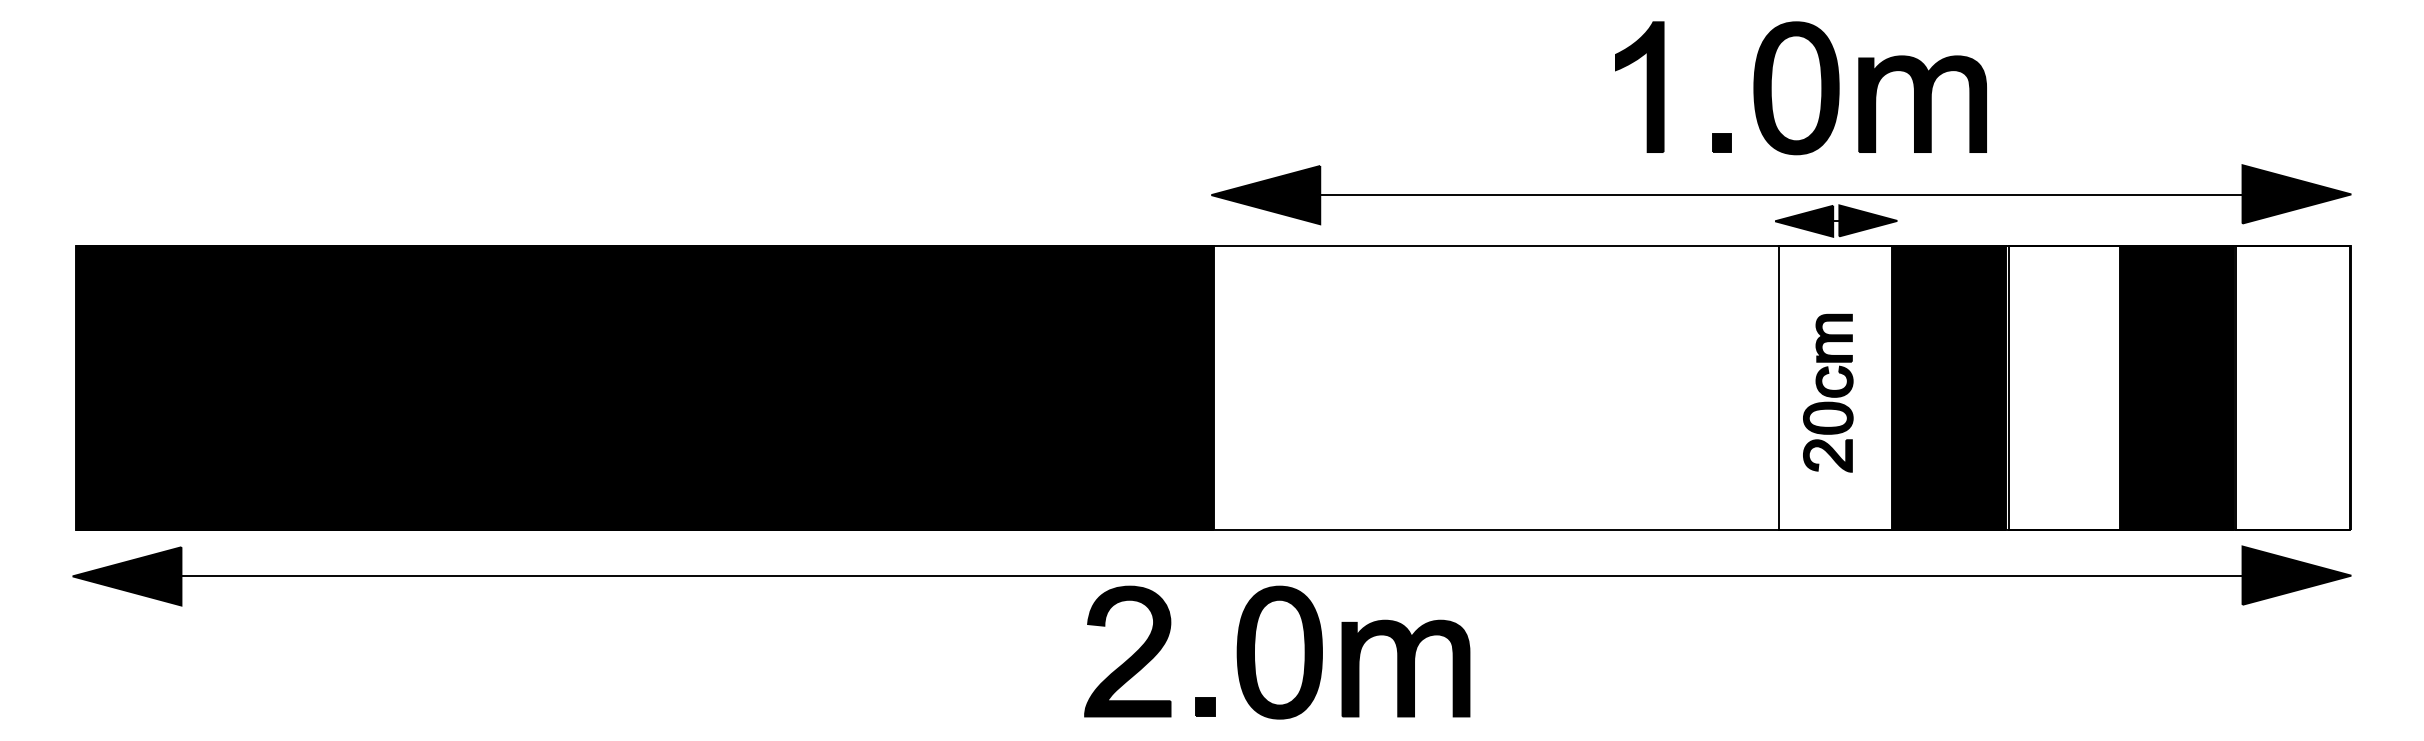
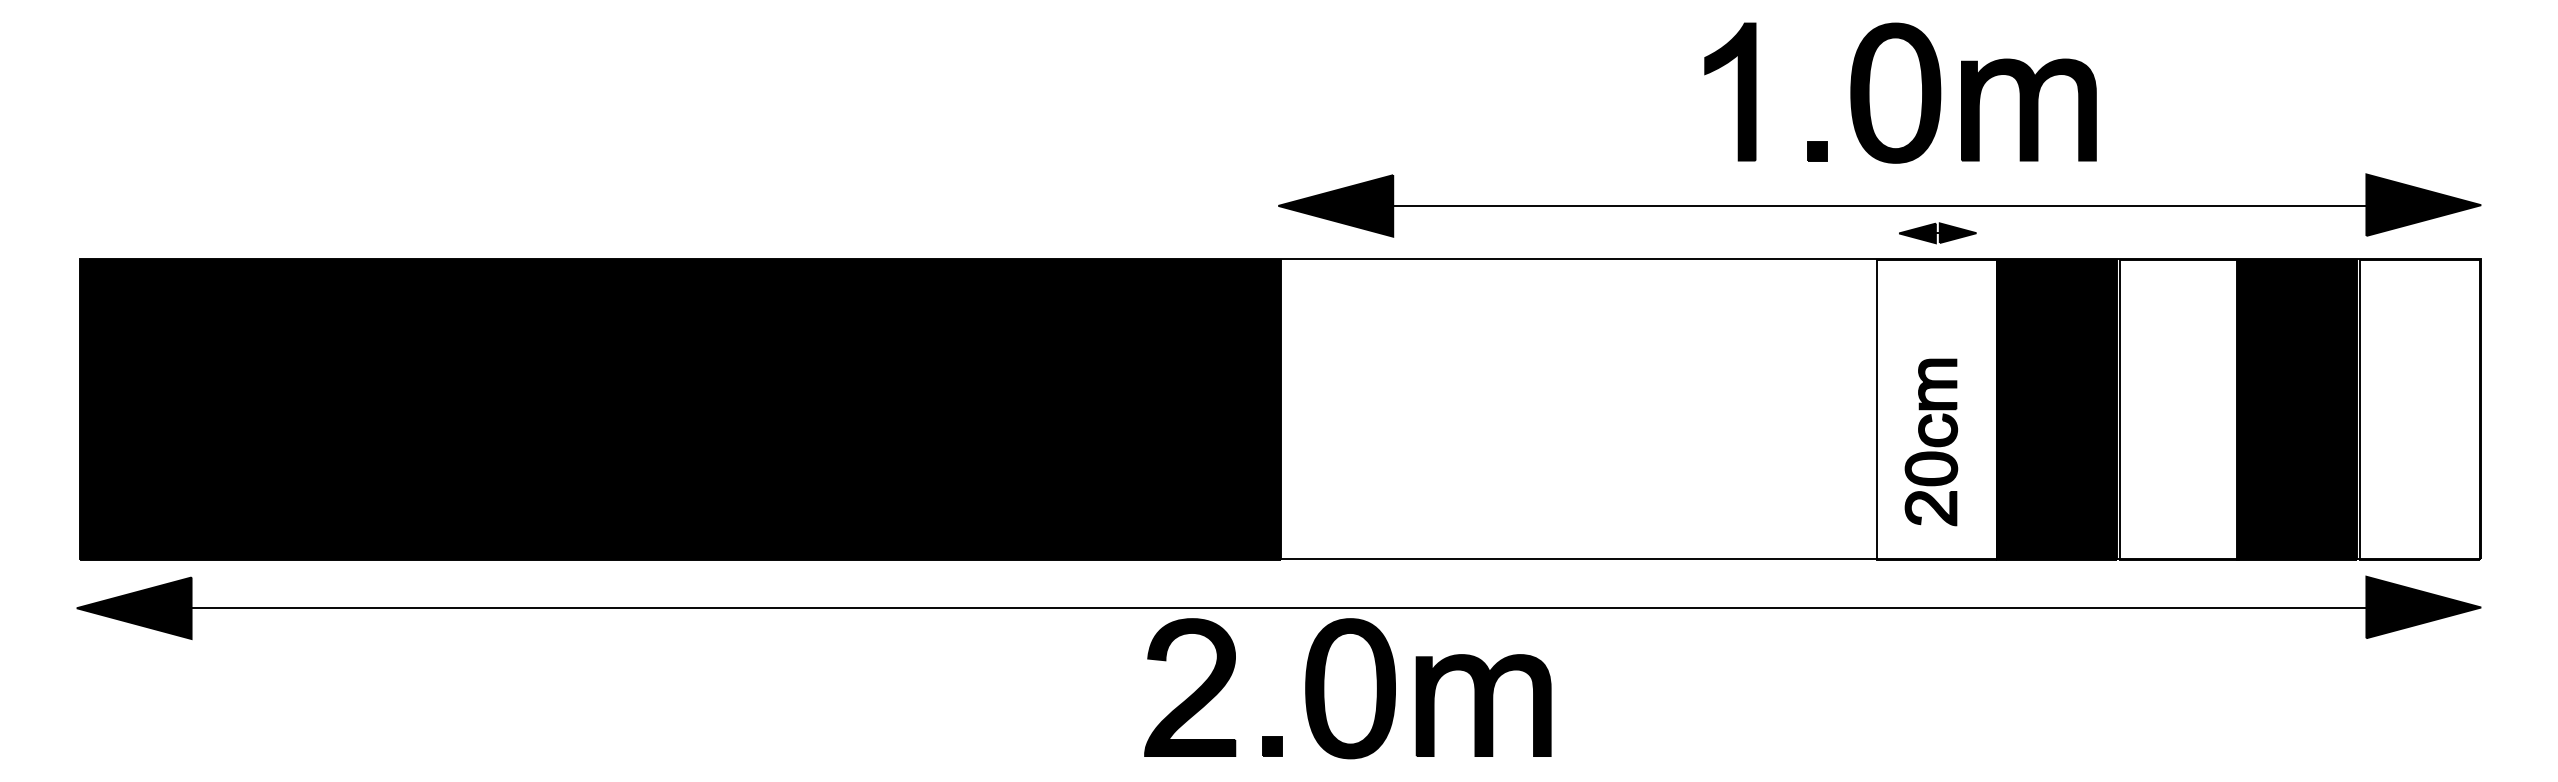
part: (1836, 220) -> (1937, 232), size x0.6
part: (1828, 392) -> (1931, 441), moved

